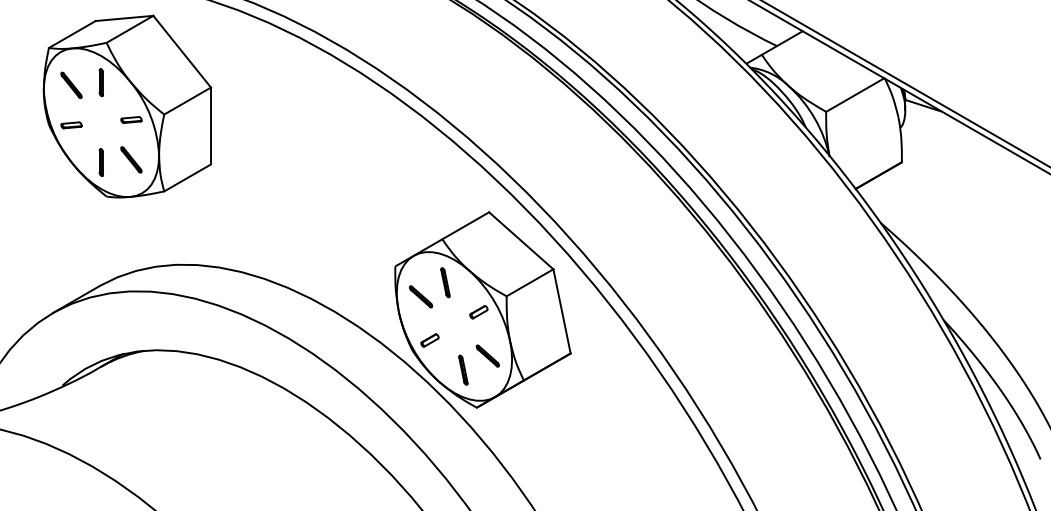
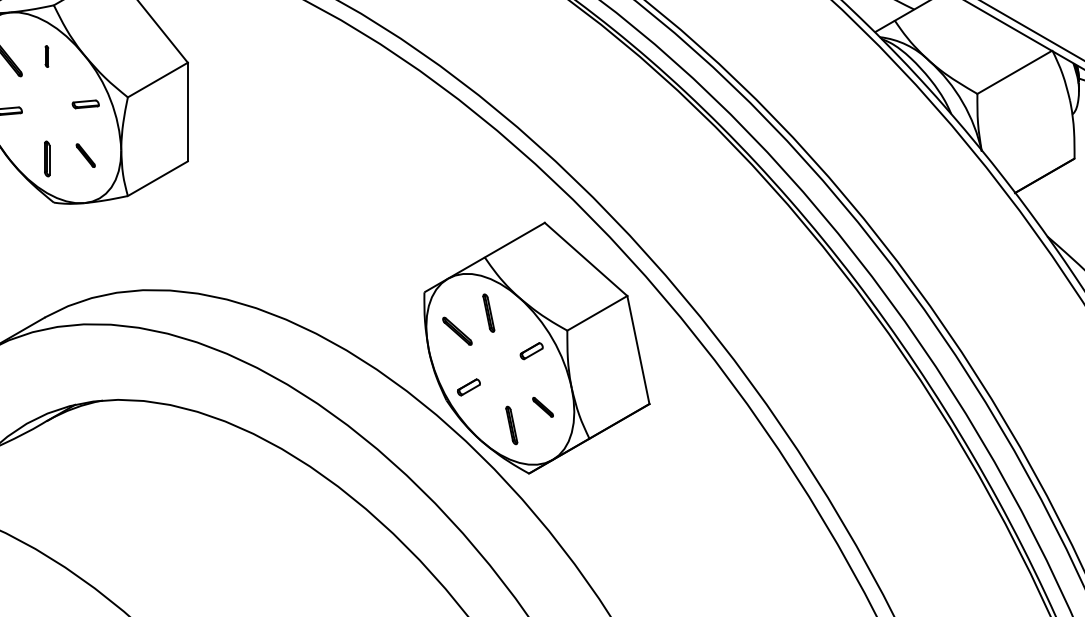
part: (100, 82) -> (46, 56), size x0.6
part: (131, 159) -> (85, 155), size x0.7
part: (487, 355) -> (542, 406), size x0.7

